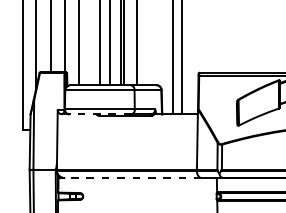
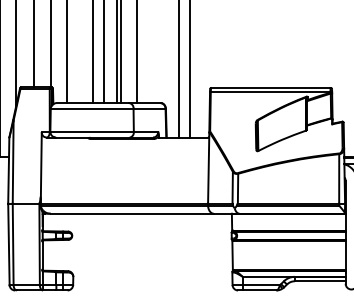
line: (100, 114) -> (92, 137), dashed -> solid
line: (133, 177) -> (132, 213), dashed -> solid

